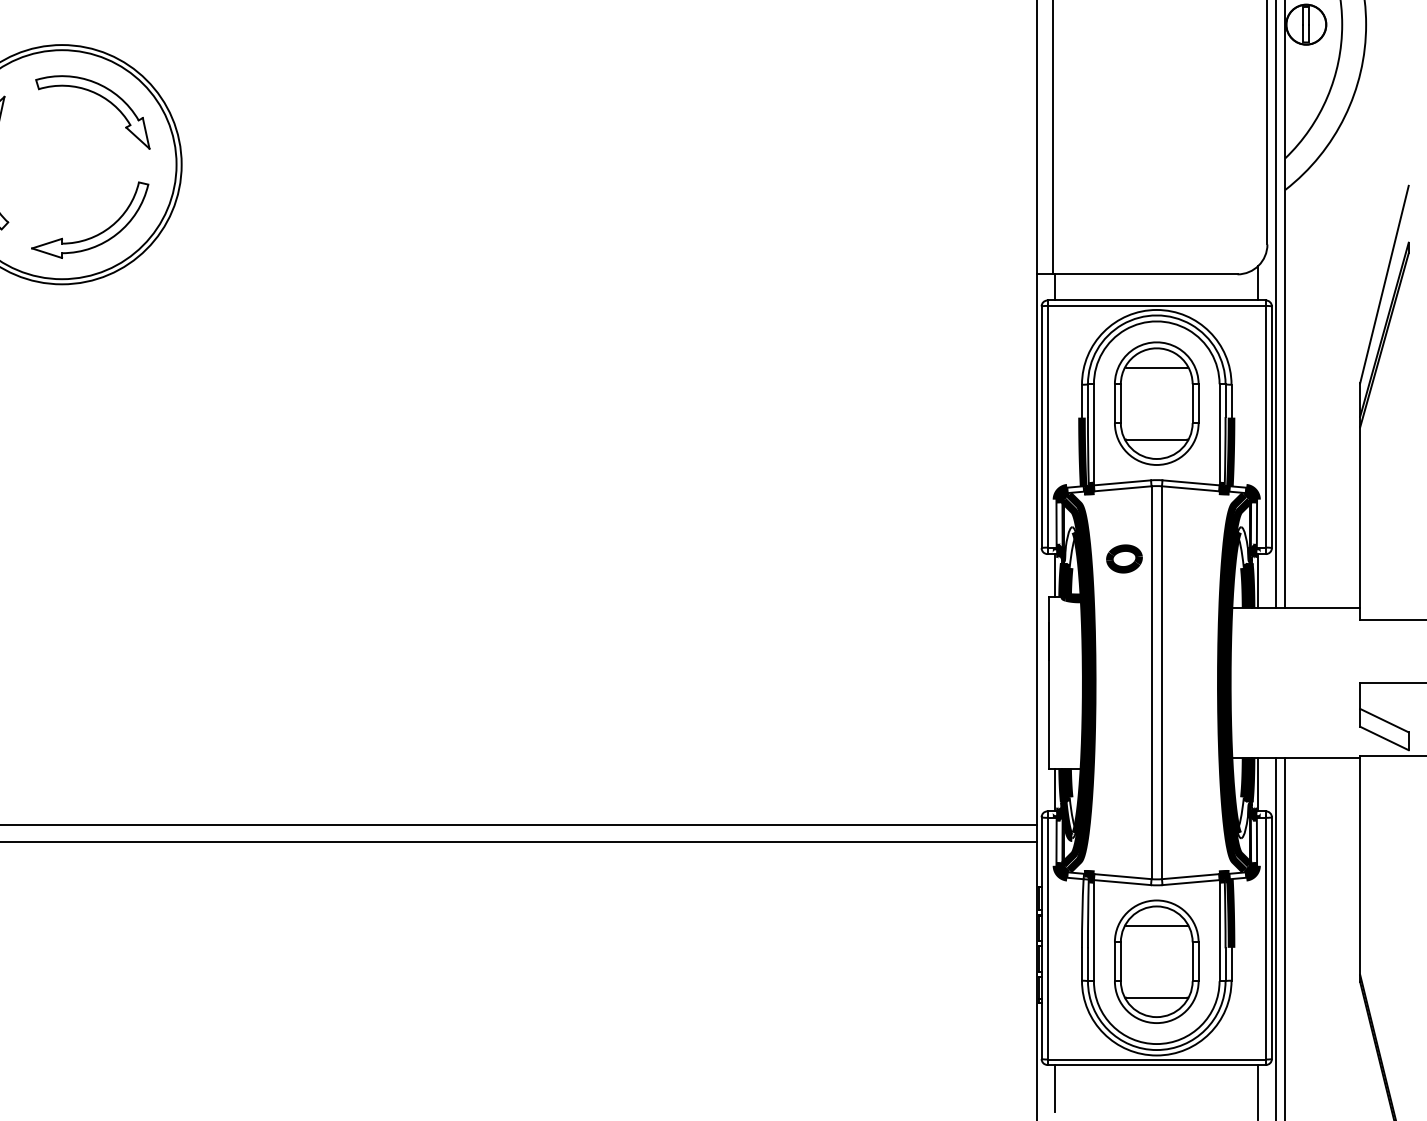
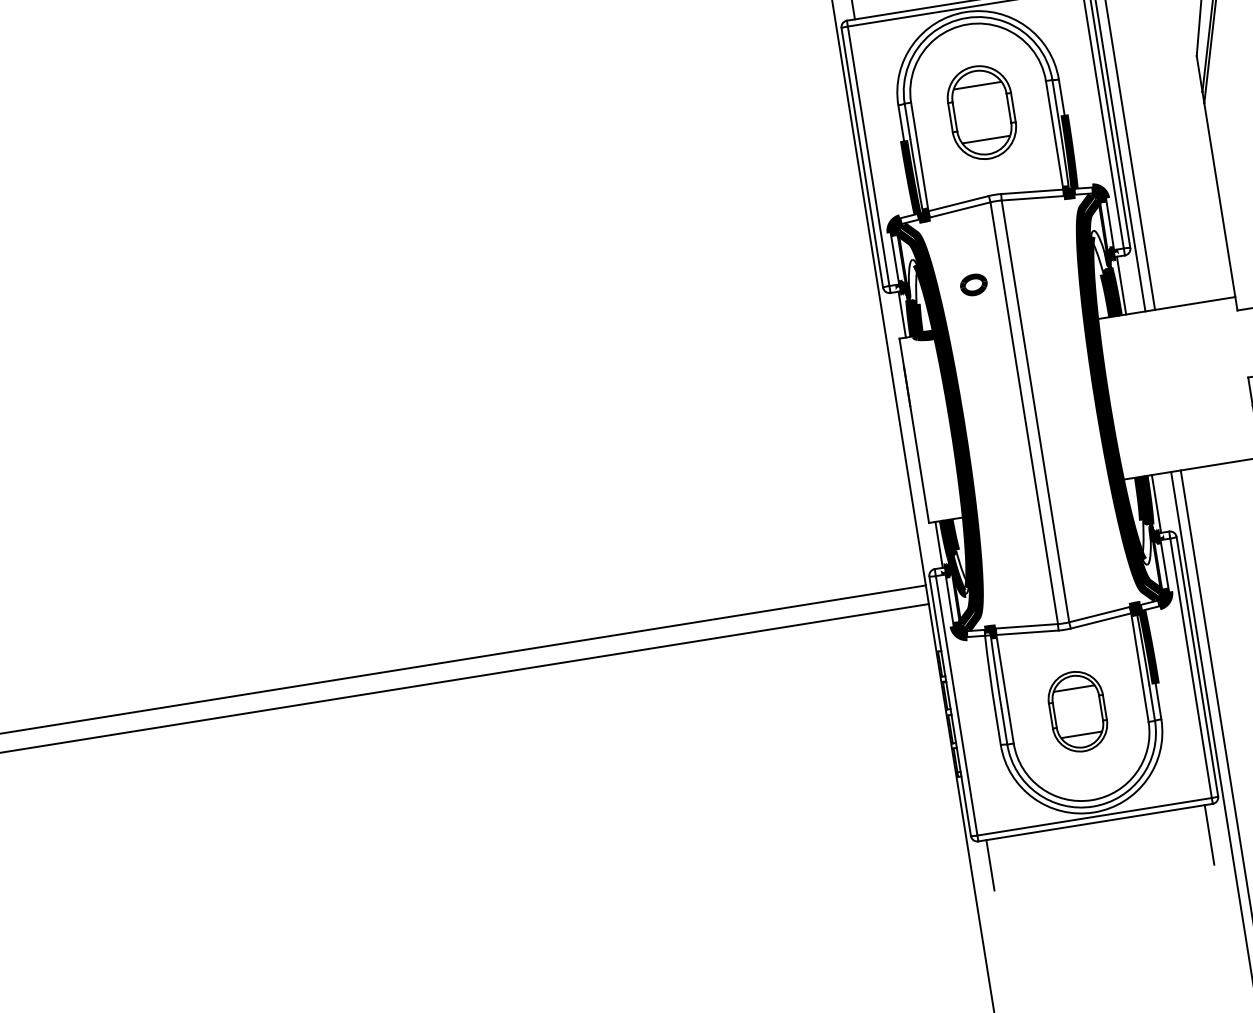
part: (1156, 403) -> (981, 112), size x0.7
part: (1124, 558) -> (973, 284), size x0.7
part: (1156, 961) -> (1077, 711), size x0.6

